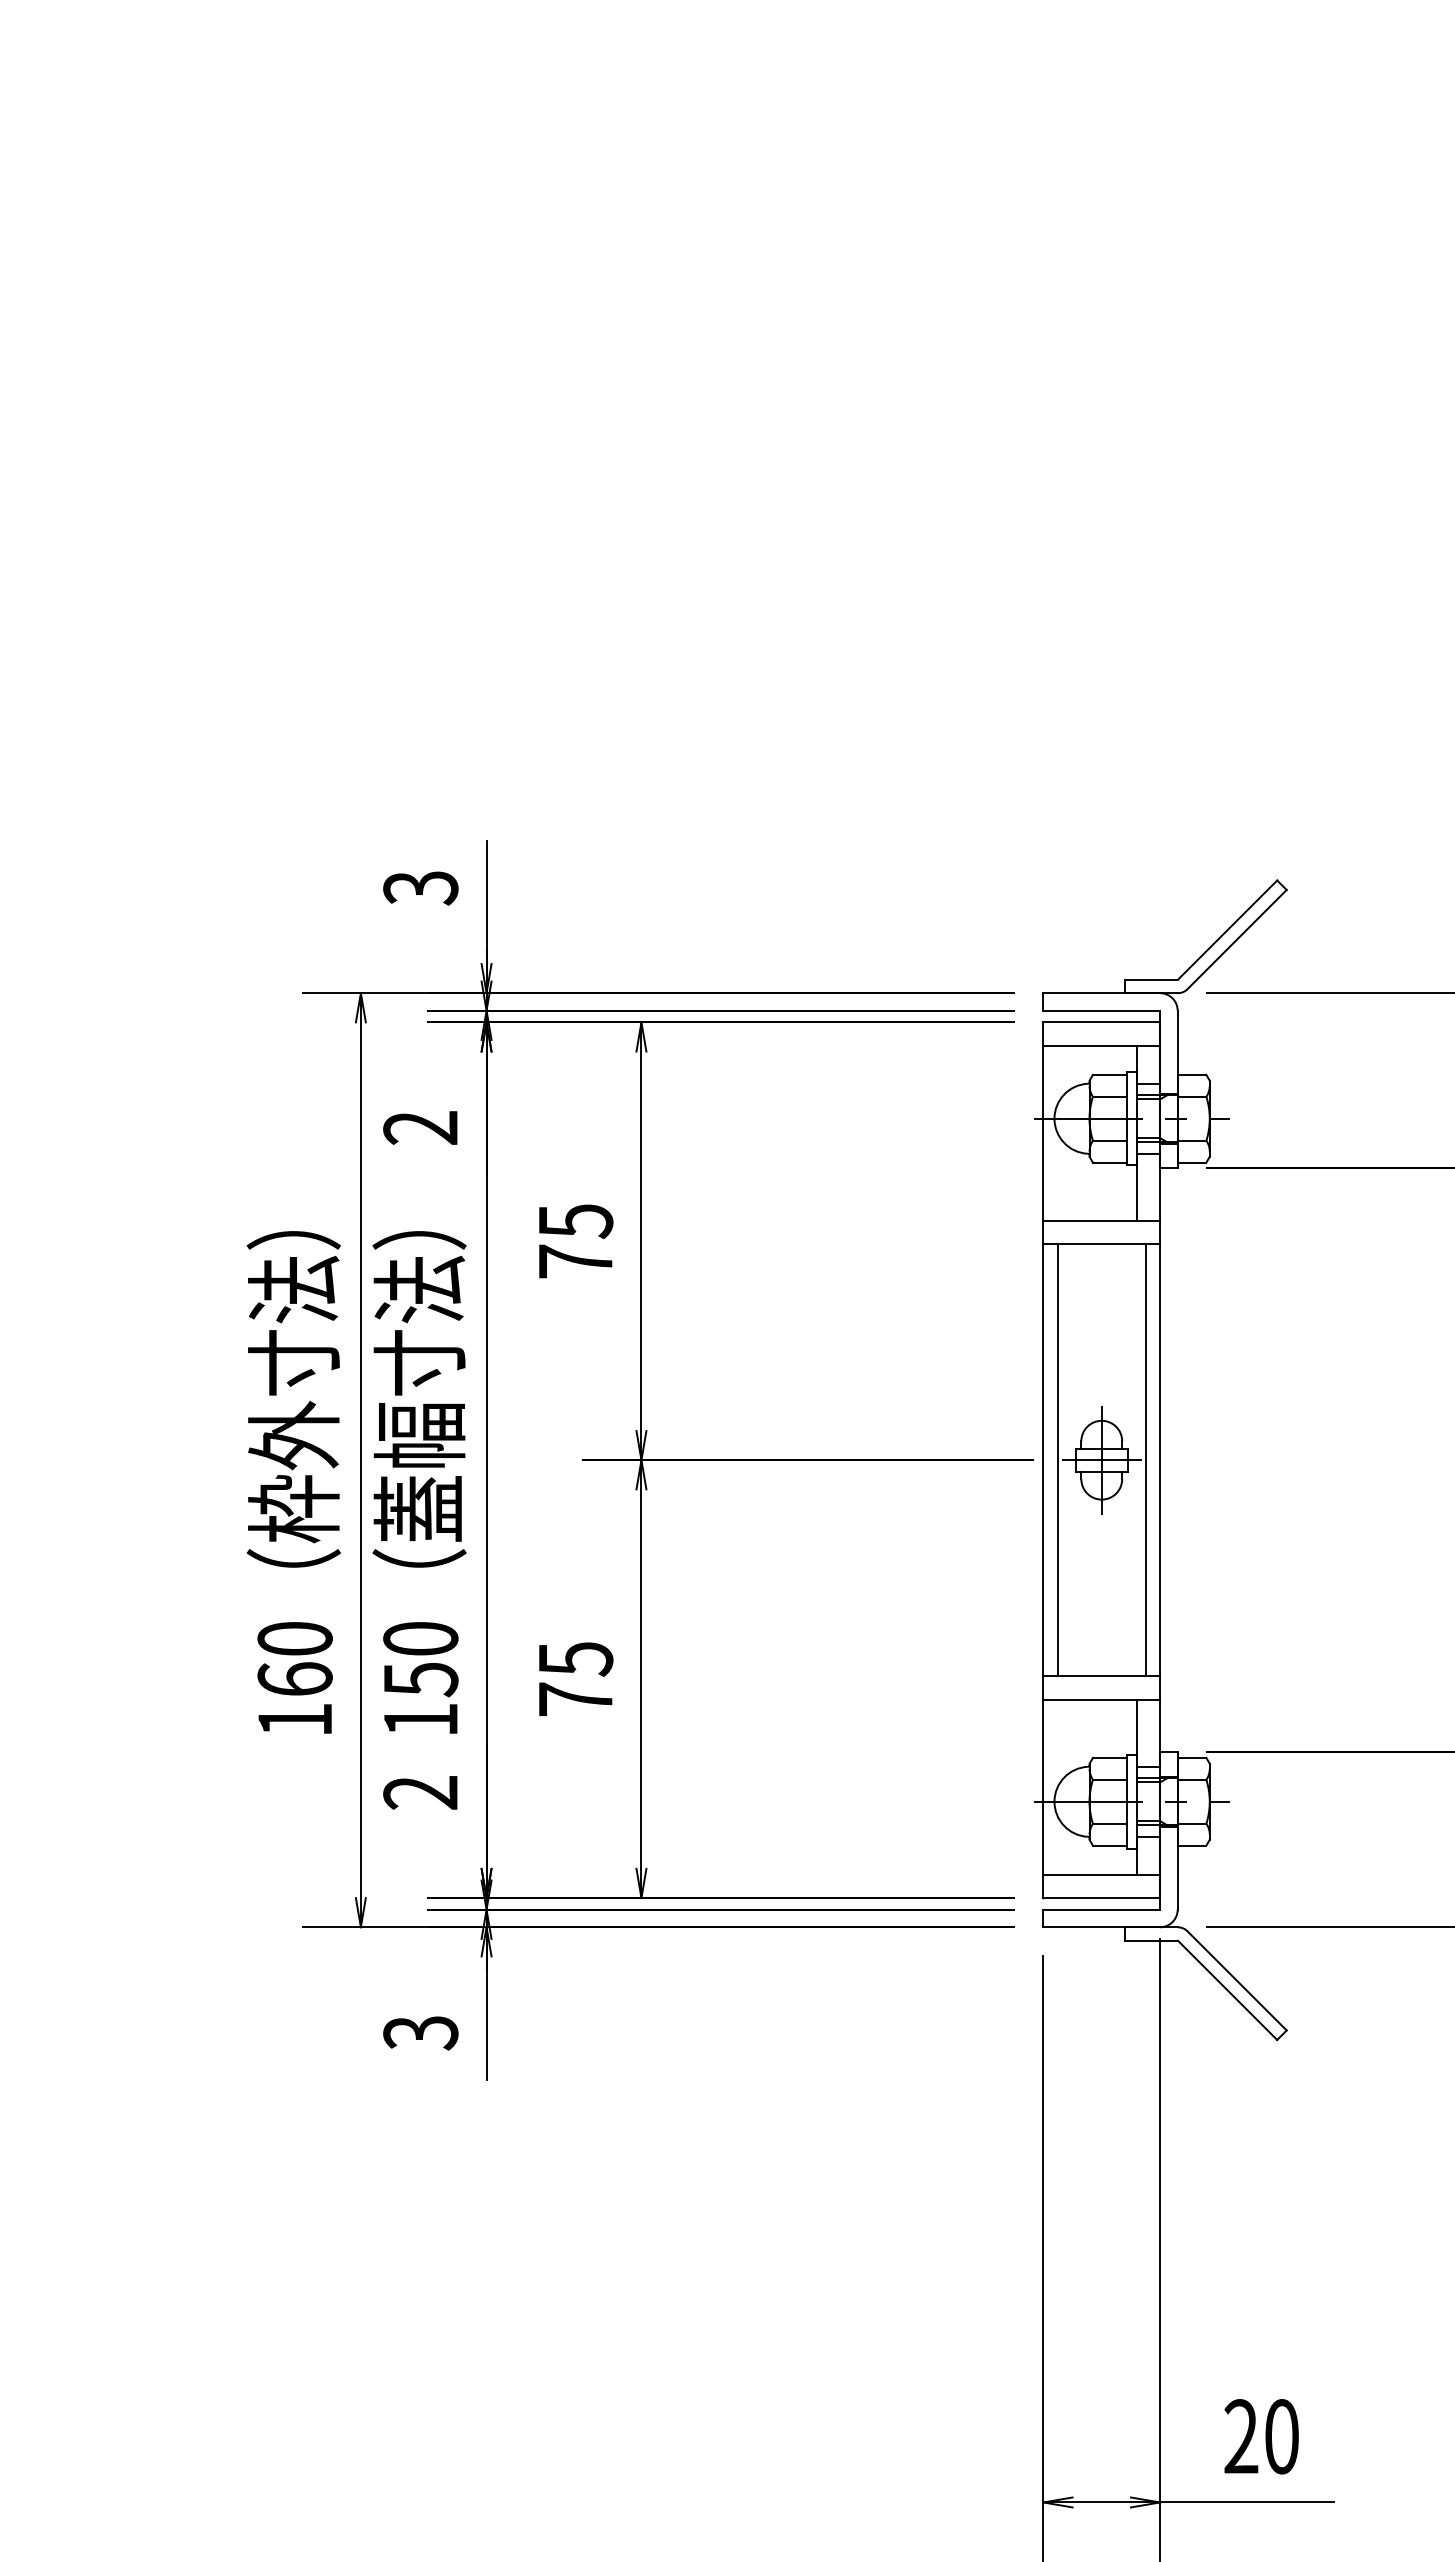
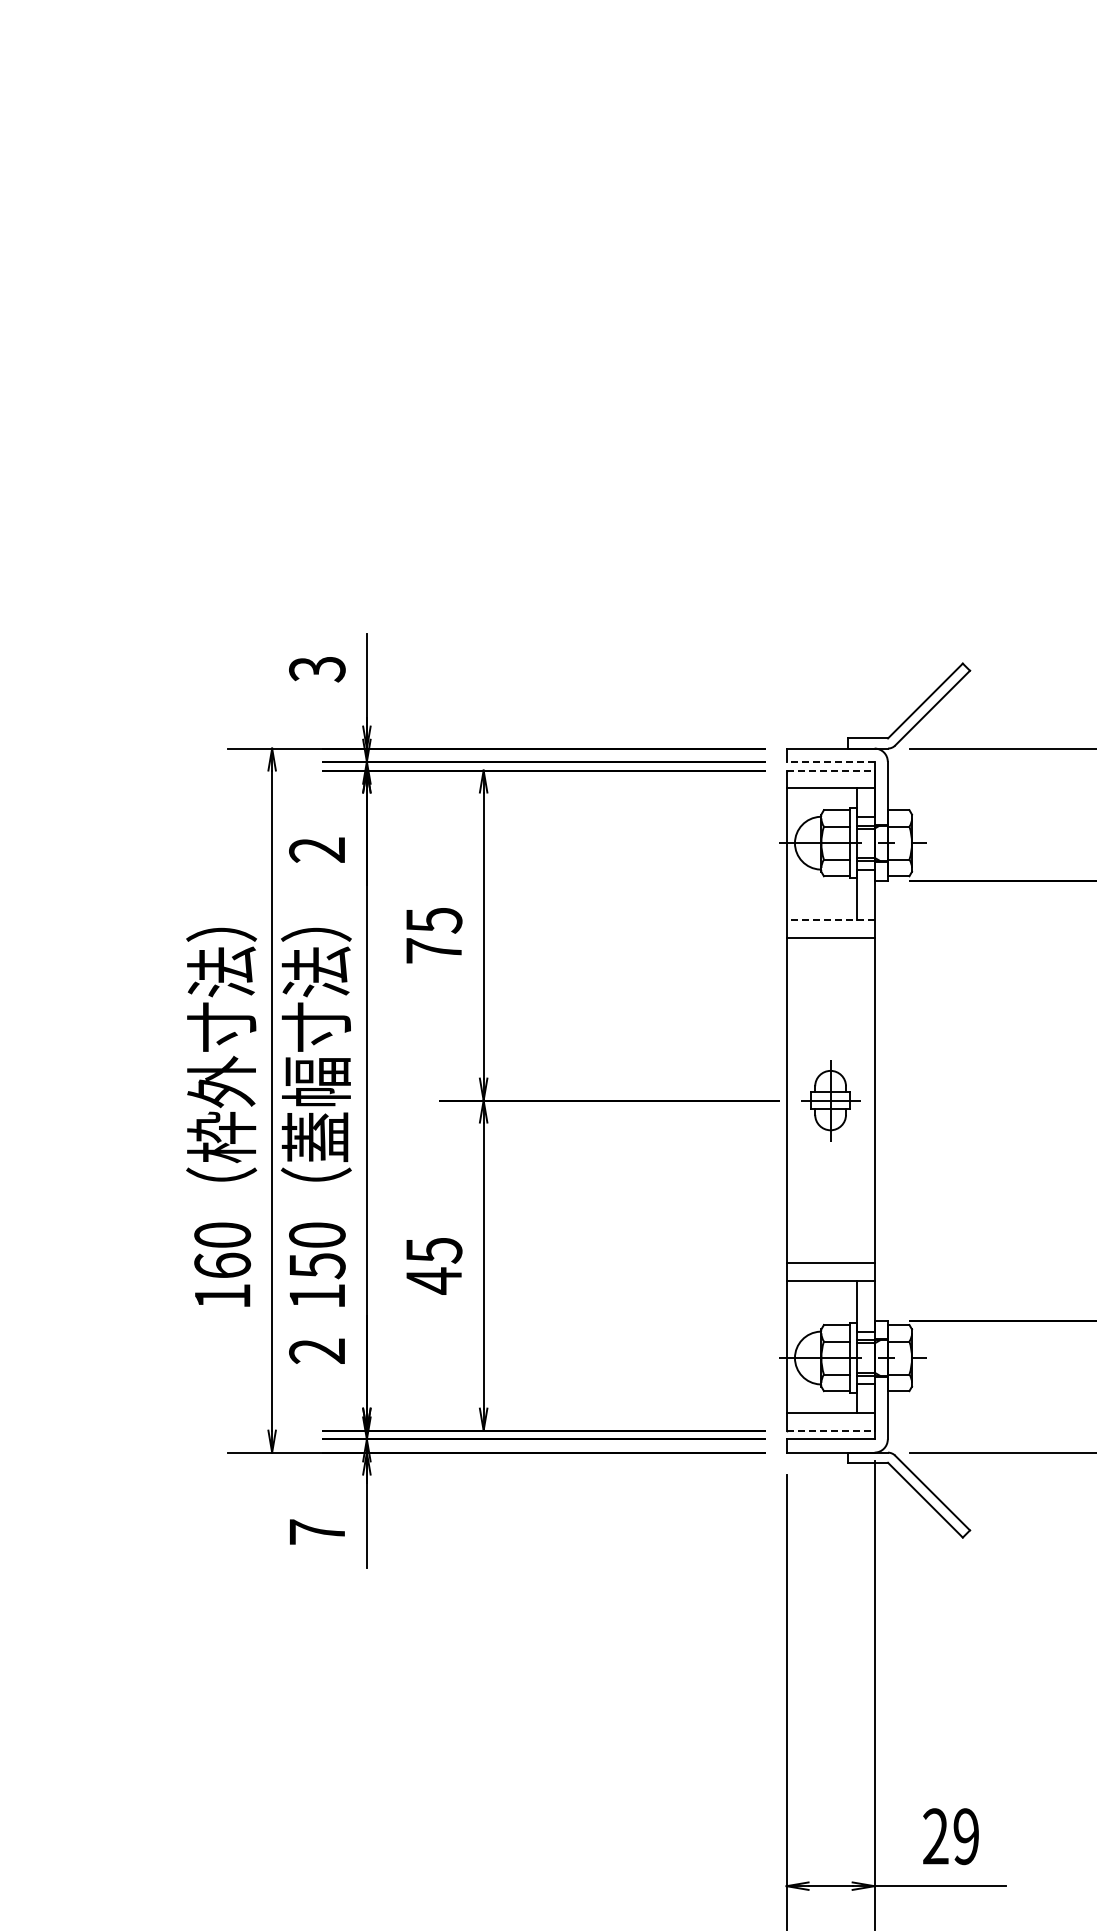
line: (1101, 1010) -> (830, 761), solid -> dashed
line: (1102, 1022) -> (831, 770), solid -> dashed
line: (1101, 1221) -> (830, 920), solid -> dashed
line: (1057, 1460) -> (797, 1100), removed
line: (1145, 1460) -> (863, 1100), removed
text: (574, 1698) -> (433, 1280), 75 -> 45
line: (1102, 1897) -> (831, 1430), solid -> dashed
text: (421, 2033) -> (317, 1532), 3 -> 7
text: (1282, 2436) -> (966, 1836), 20 -> 29

